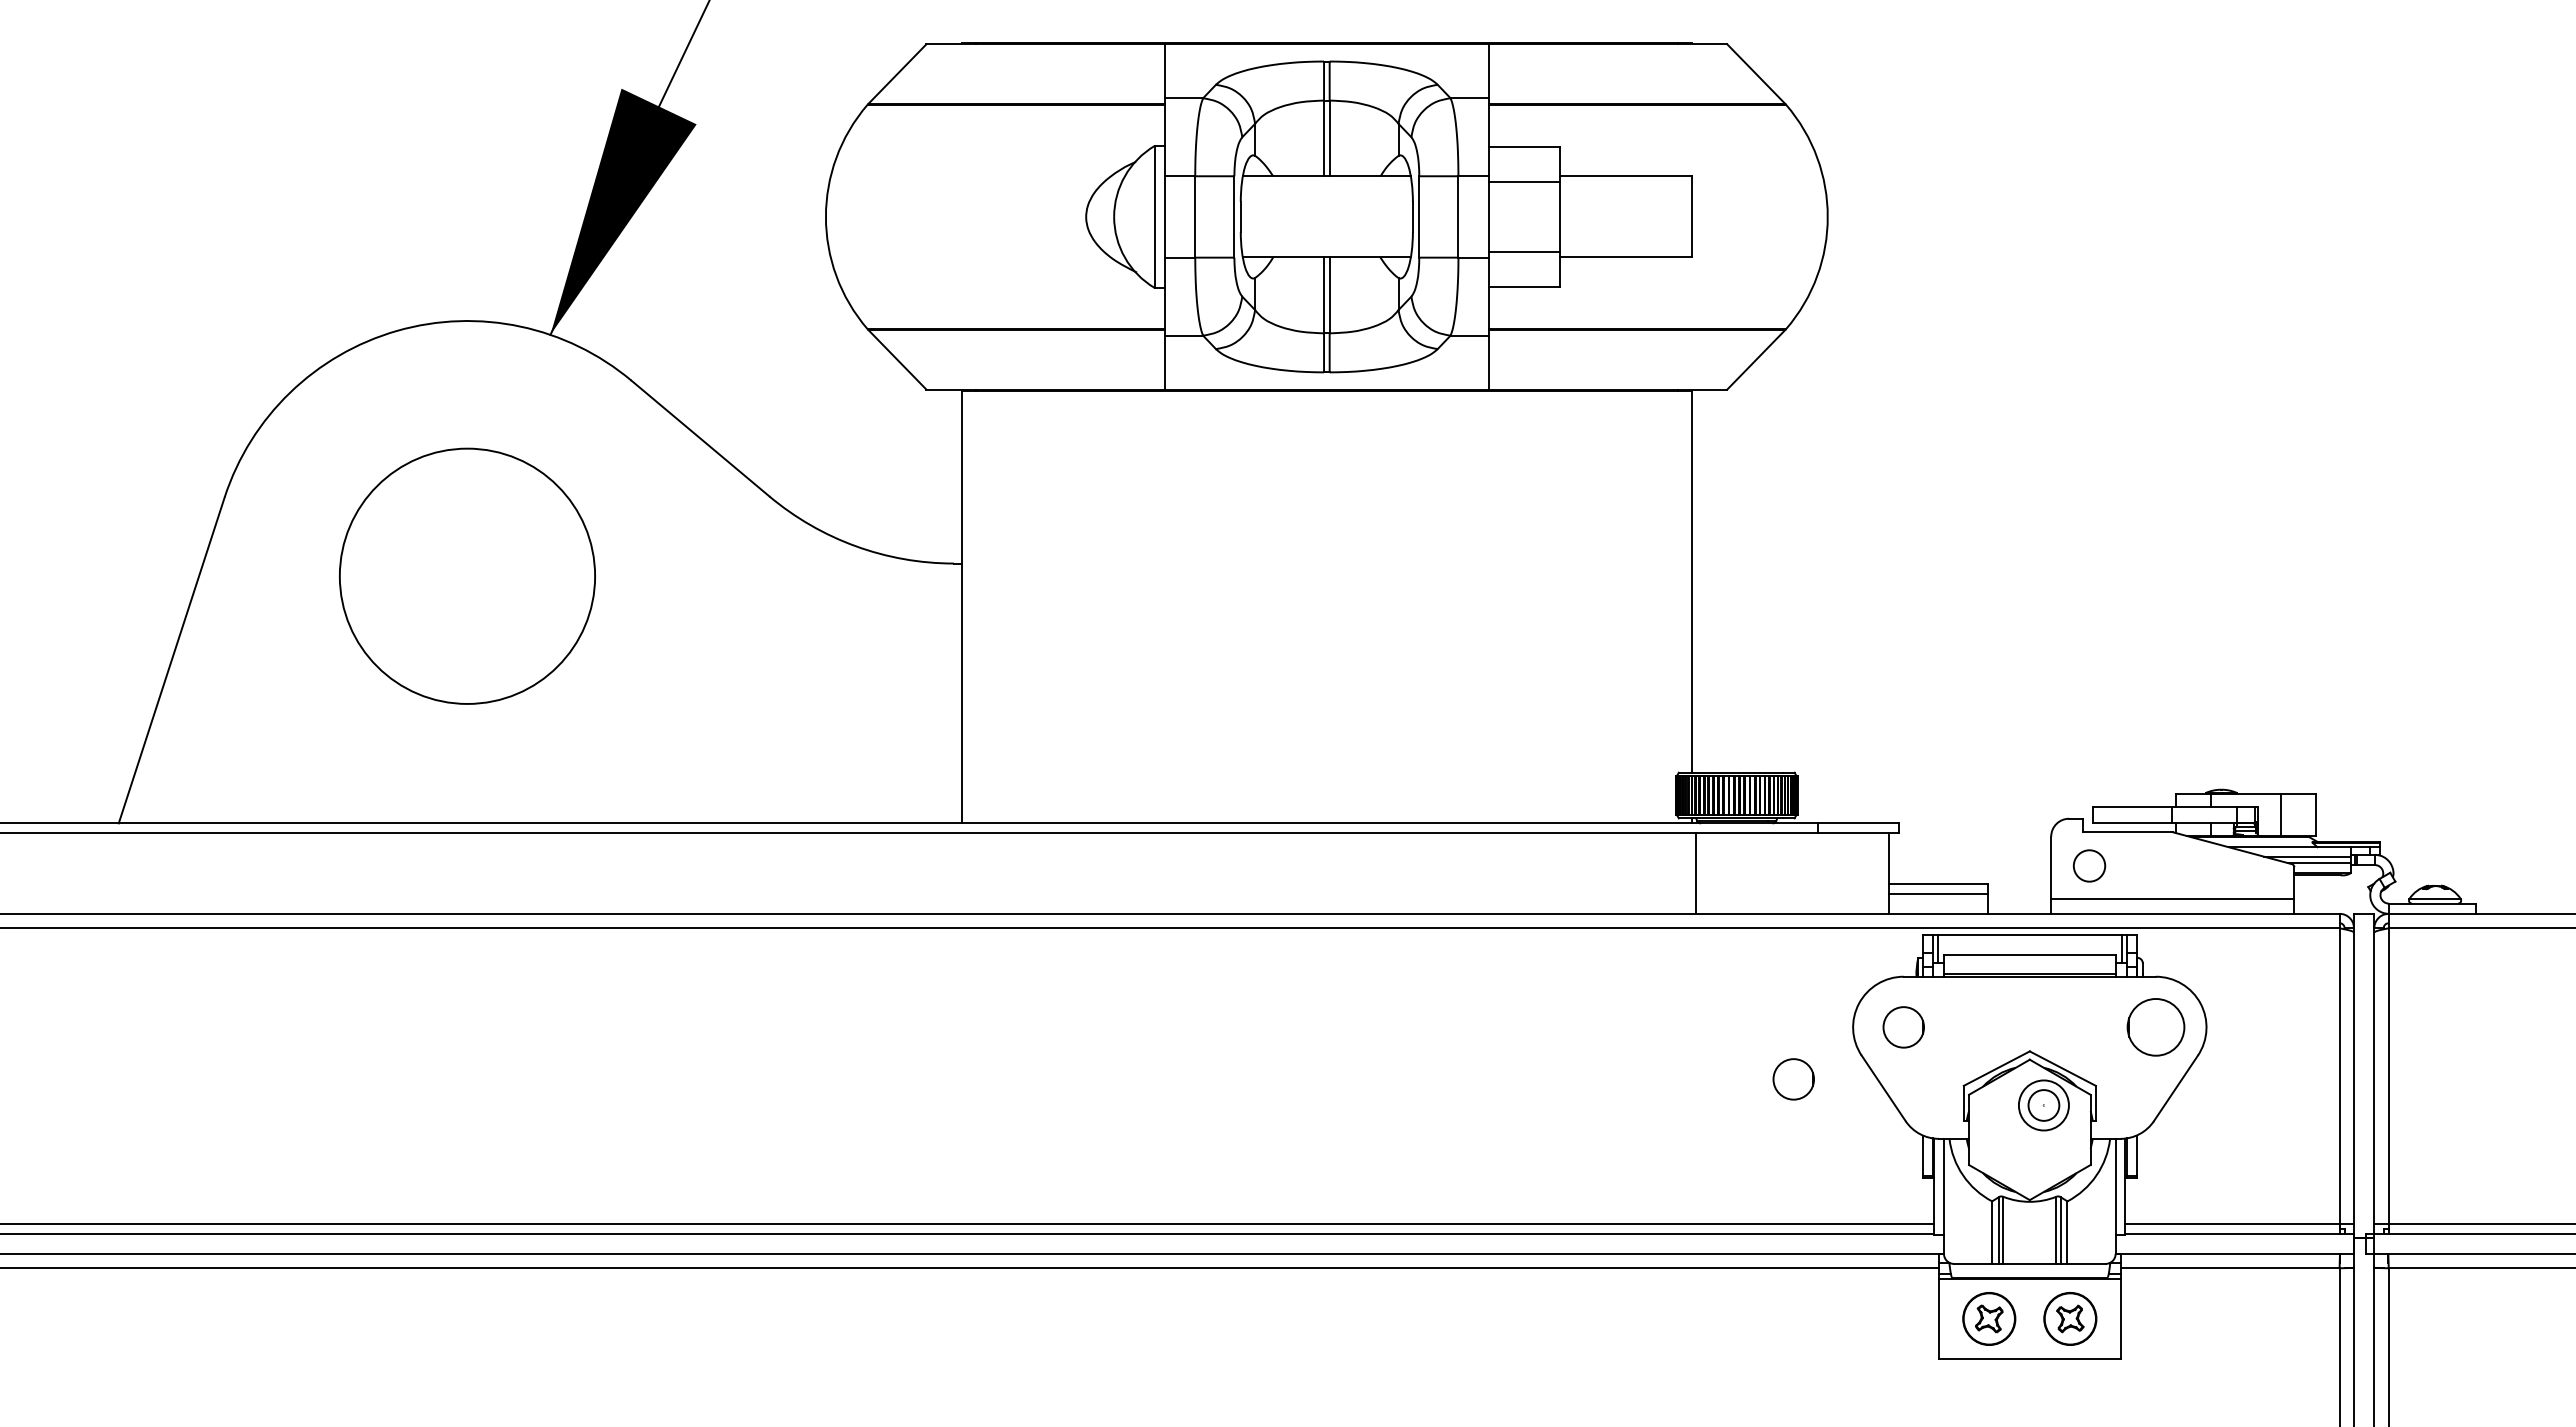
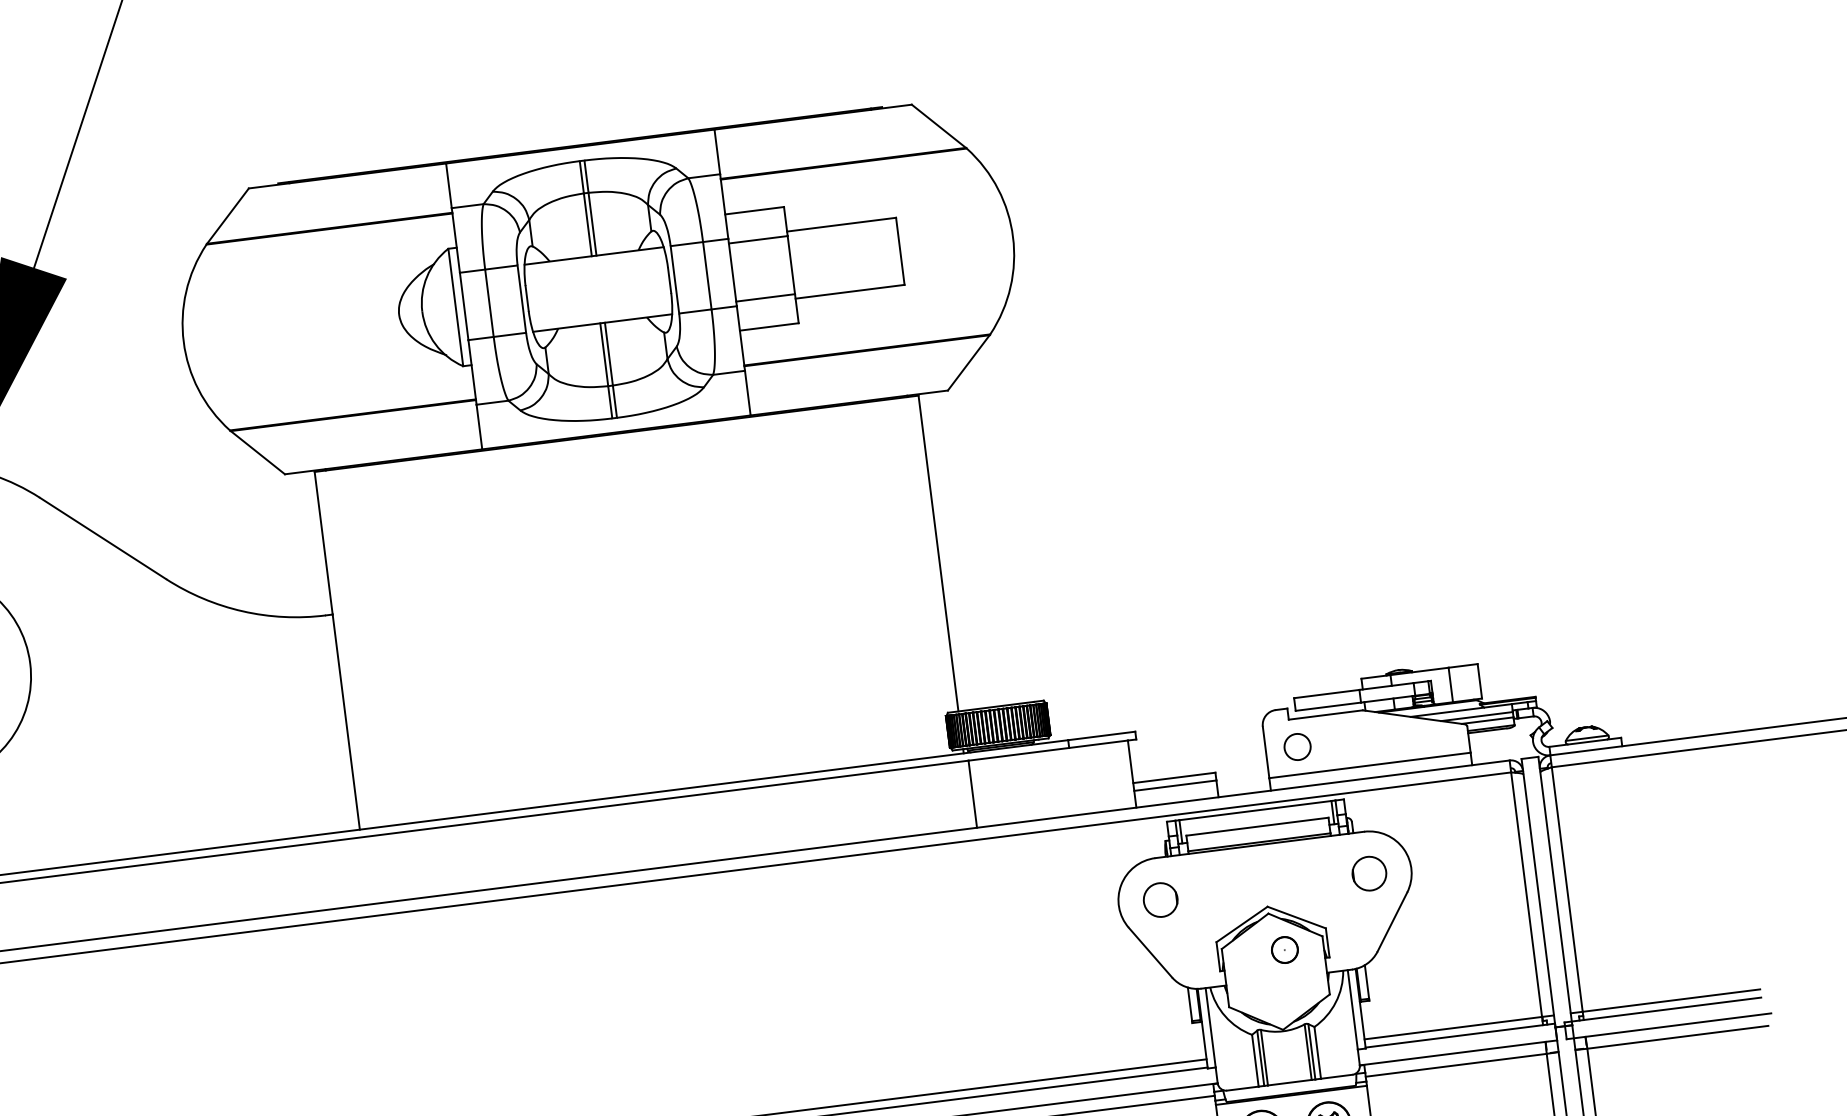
circle: (2155, 1027) -> (1369, 873), size x0.71
circle: (1793, 1079) -> (1074, 954), removed
circle: (2043, 1105) -> (1284, 950), size x0.62

